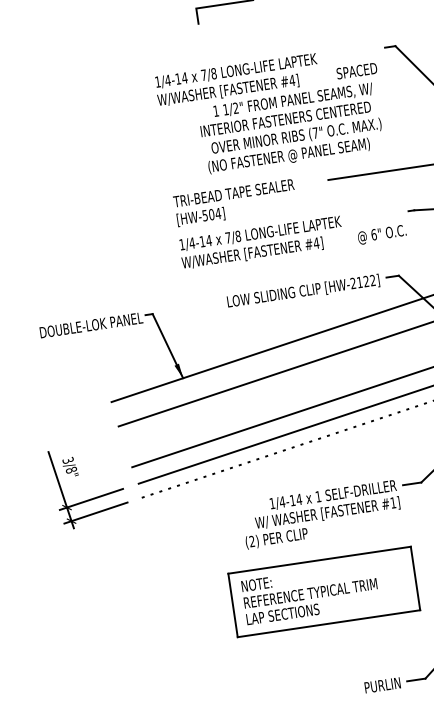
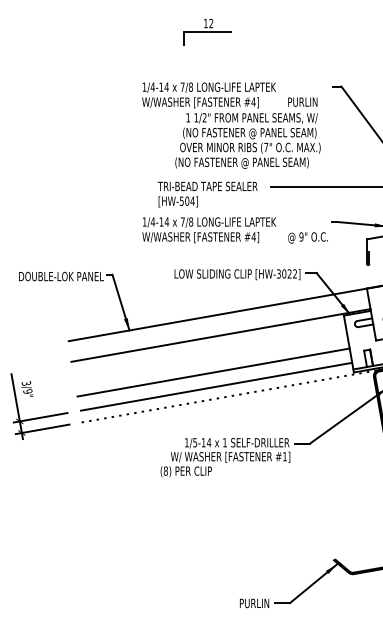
text: (354, 70) -> (305, 101), SPACED -> PURLIN
text: (286, 120) -> (244, 133), INTERIOR FASTENERS CENTERED -> (NO FASTENER @ PANEL SEAM)
text: (234, 202) -> (207, 194), moved
text: (373, 234) -> (301, 236), 6" -> 9"
text: (356, 282) -> (281, 273), [HW-2122] -> [HW-3022]
text: (70, 470) -> (27, 391), 3/8" -> 3/9"
text: (282, 501) -> (195, 442), 1/4-14 -> 1/5-14
text: (251, 540) -> (165, 470), (2) -> (8)
part: (324, 591) -> (218, 520), removed

